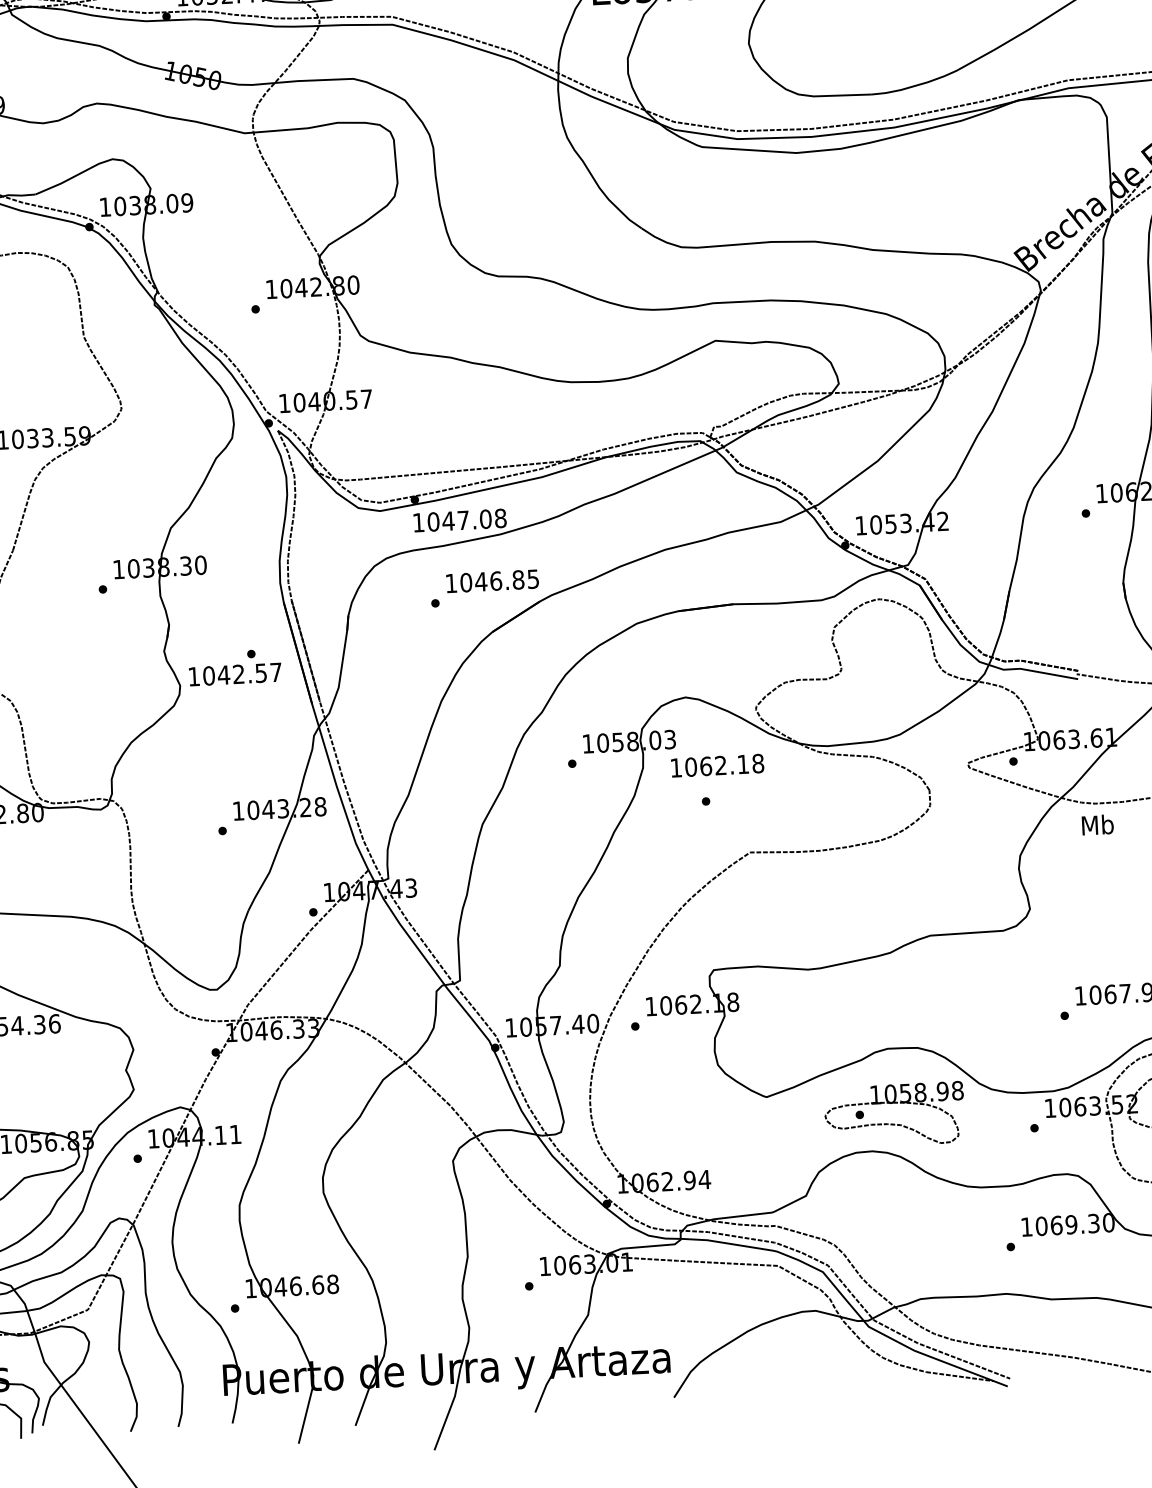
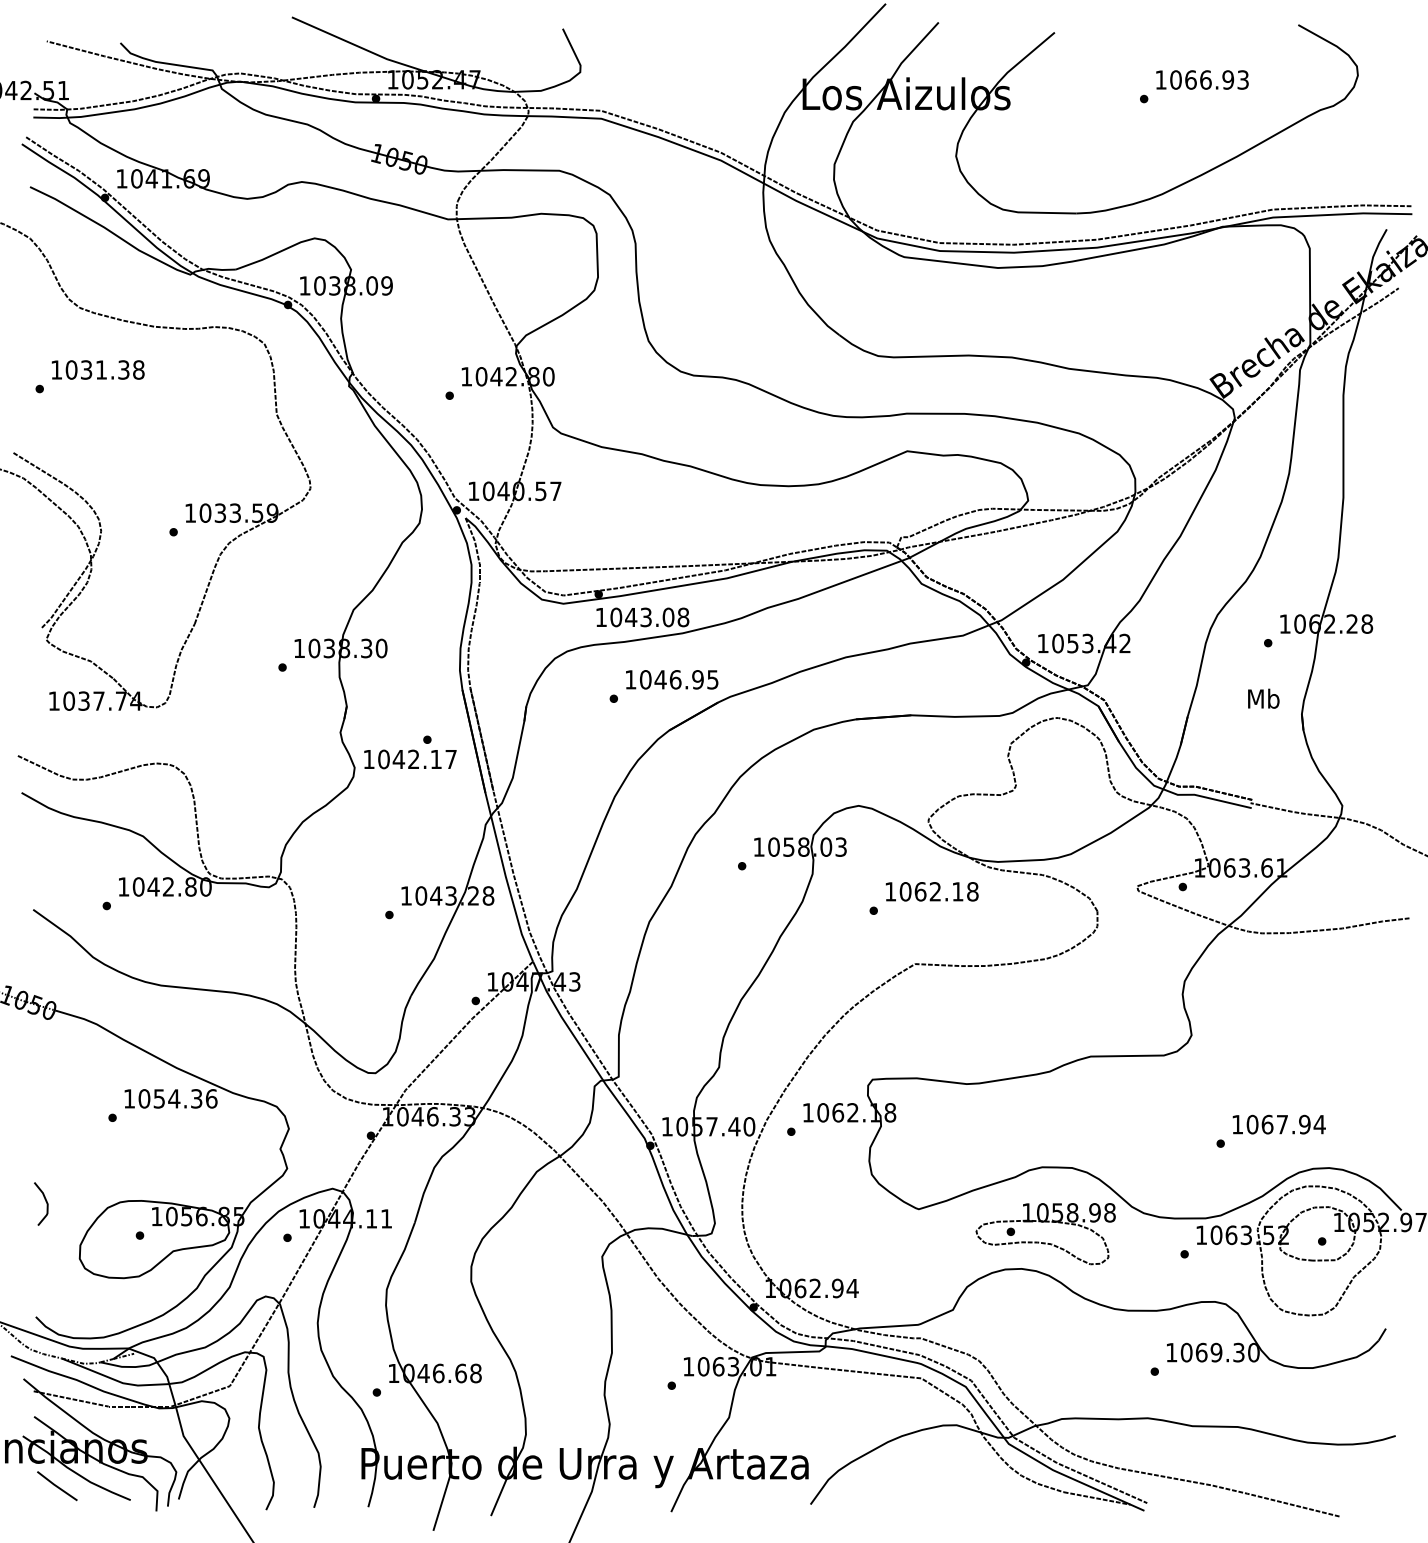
text: (462, 520) -> (645, 617), 1047.08 -> 1043.08
text: (517, 579) -> (697, 679), 1046.85 -> 1046.95
text: (260, 673) -> (435, 759), 1042.57 -> 1042.17
text: (716, 765) -> (931, 891), moved
text: (1097, 824) -> (1263, 698), moved

